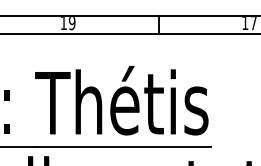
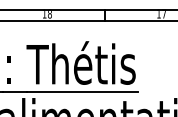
text: (71, 25) -> (49, 15), 19 -> 18

